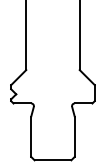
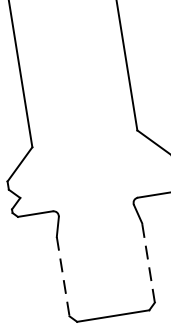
line: (74, 136) -> (147, 262), solid -> dashed
line: (31, 137) -> (63, 278), solid -> dashed

